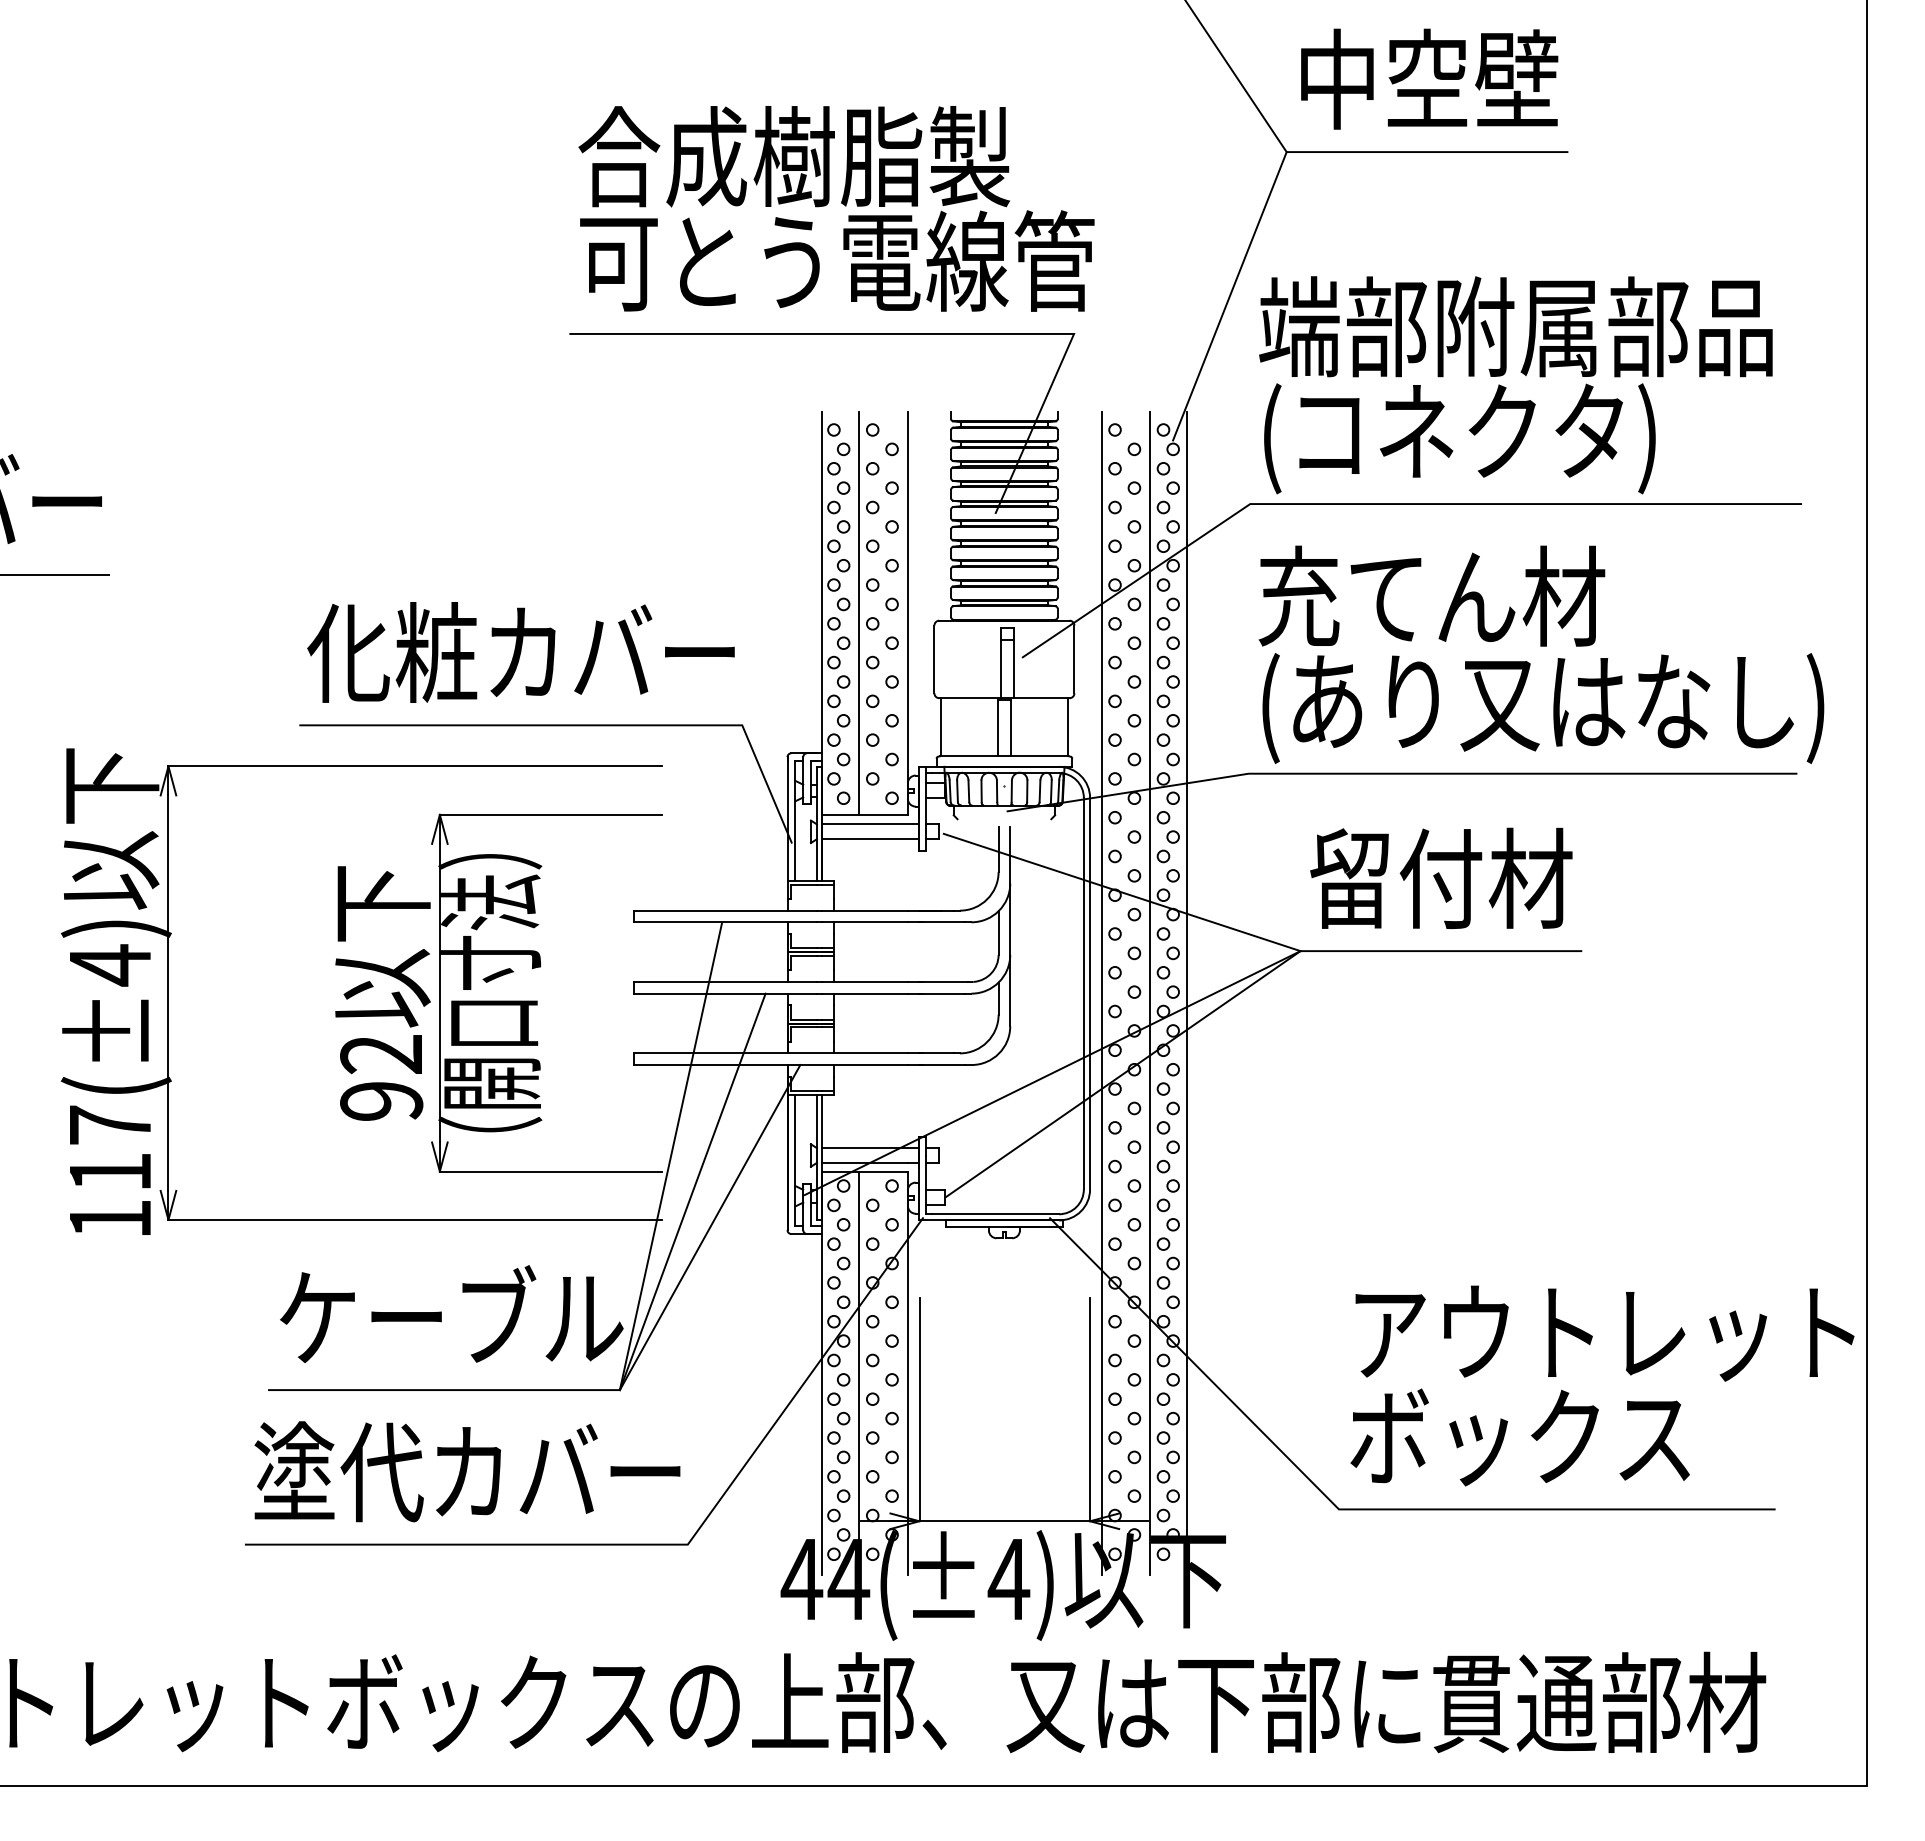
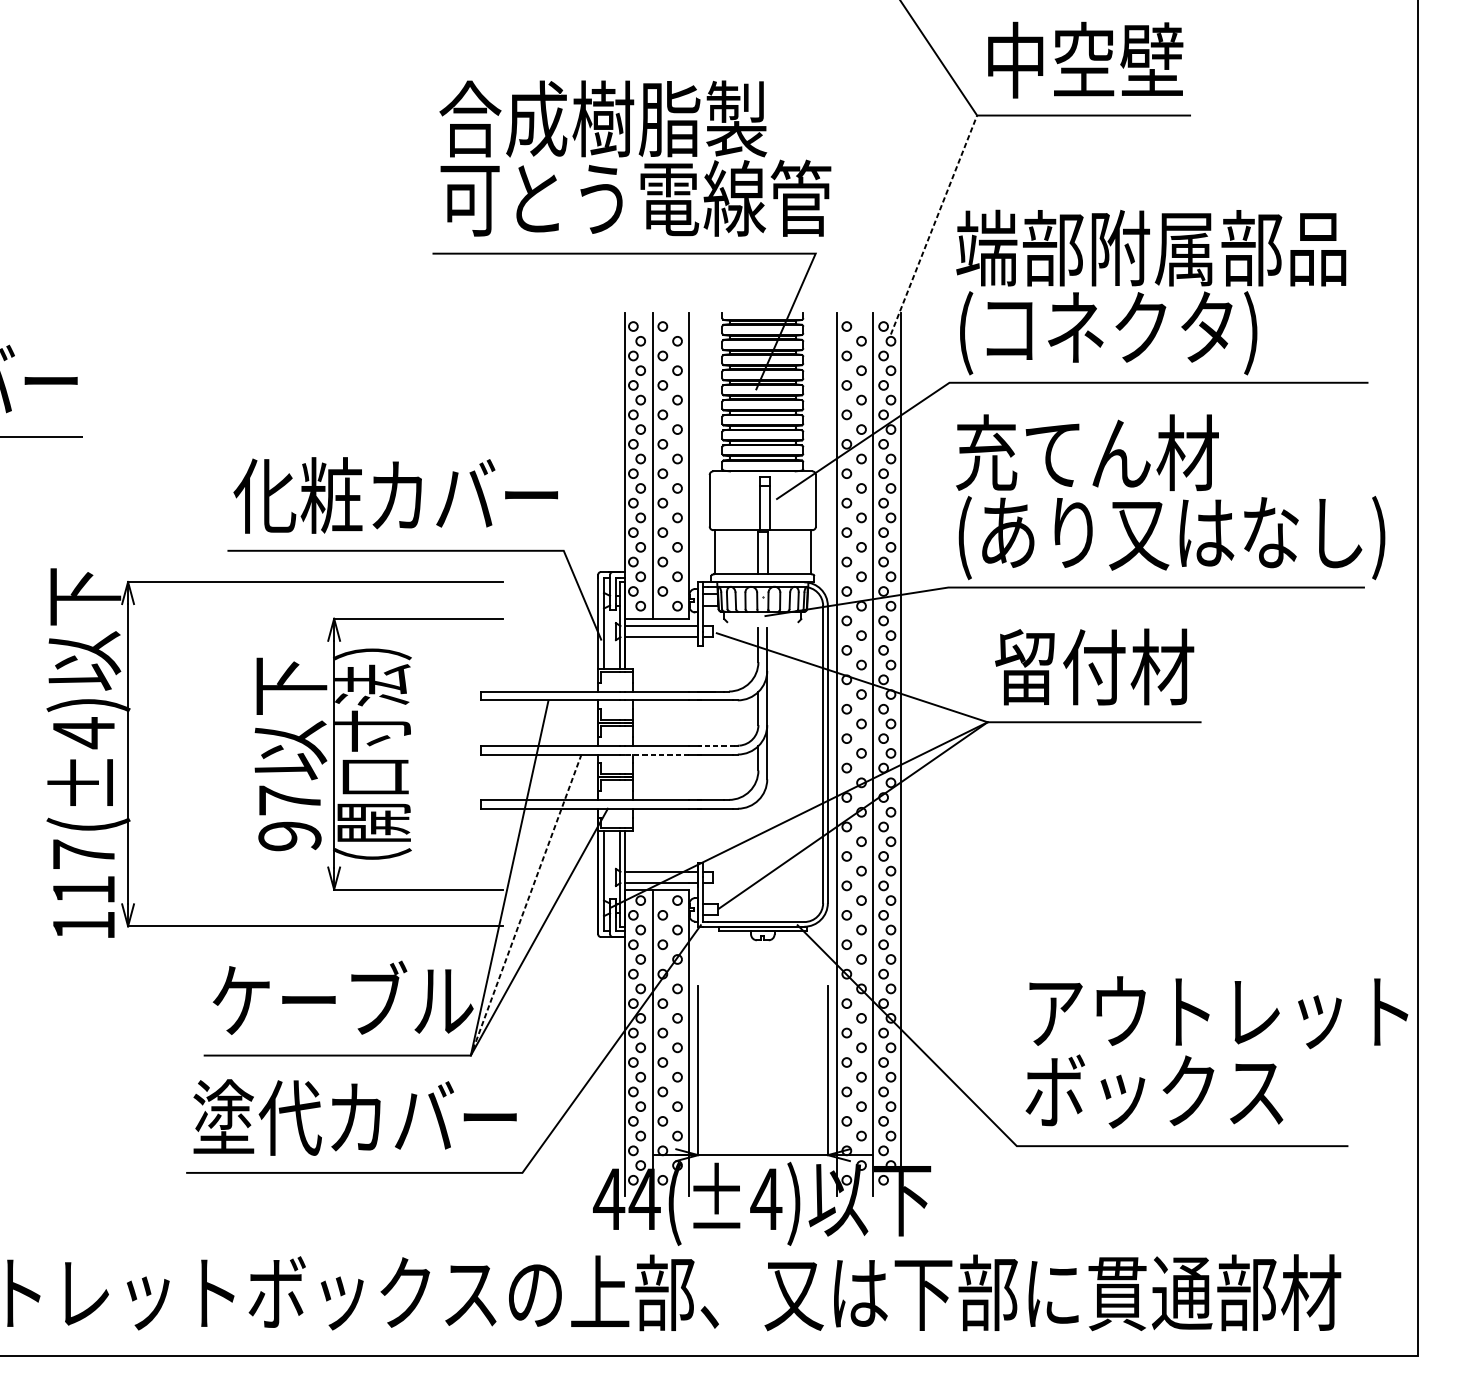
line: (1229, 296) -> (933, 225), solid -> dashed
line: (943, 982) -> (716, 746), solid -> dashed
line: (865, 993) -> (657, 754), solid -> dashed
text: (380, 1054) -> (289, 800), 92 -> 97
line: (692, 1192) -> (525, 905), solid -> dashed

